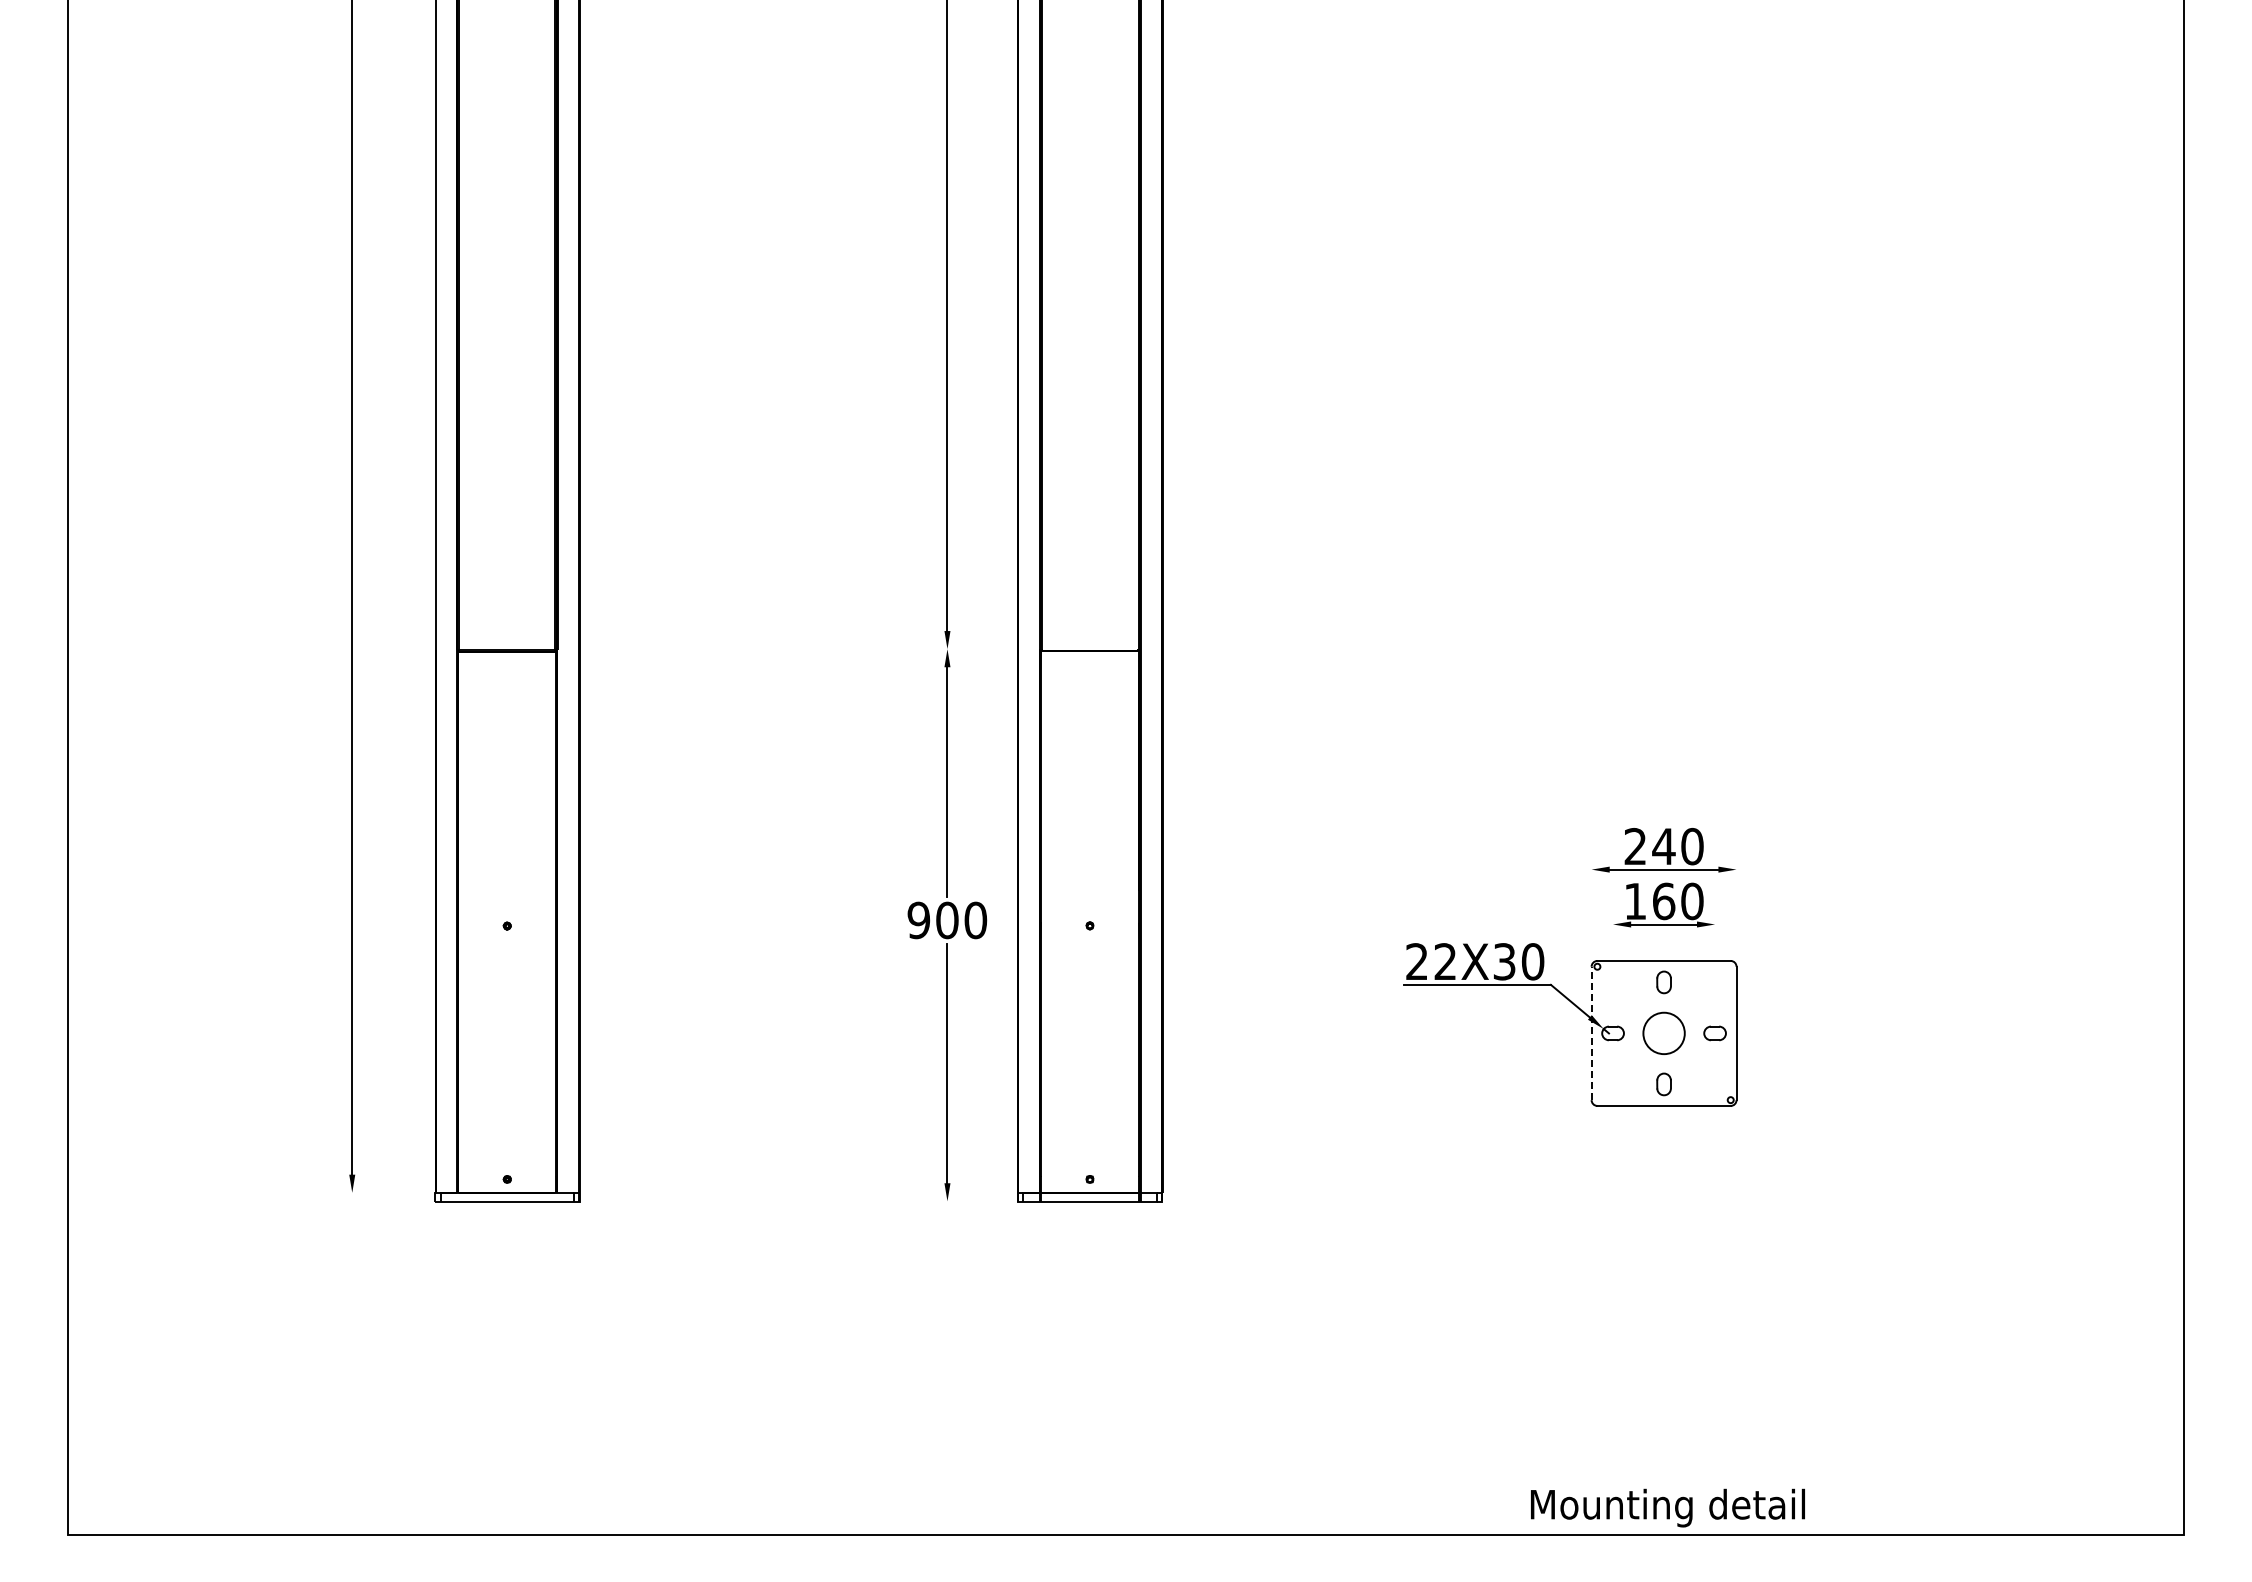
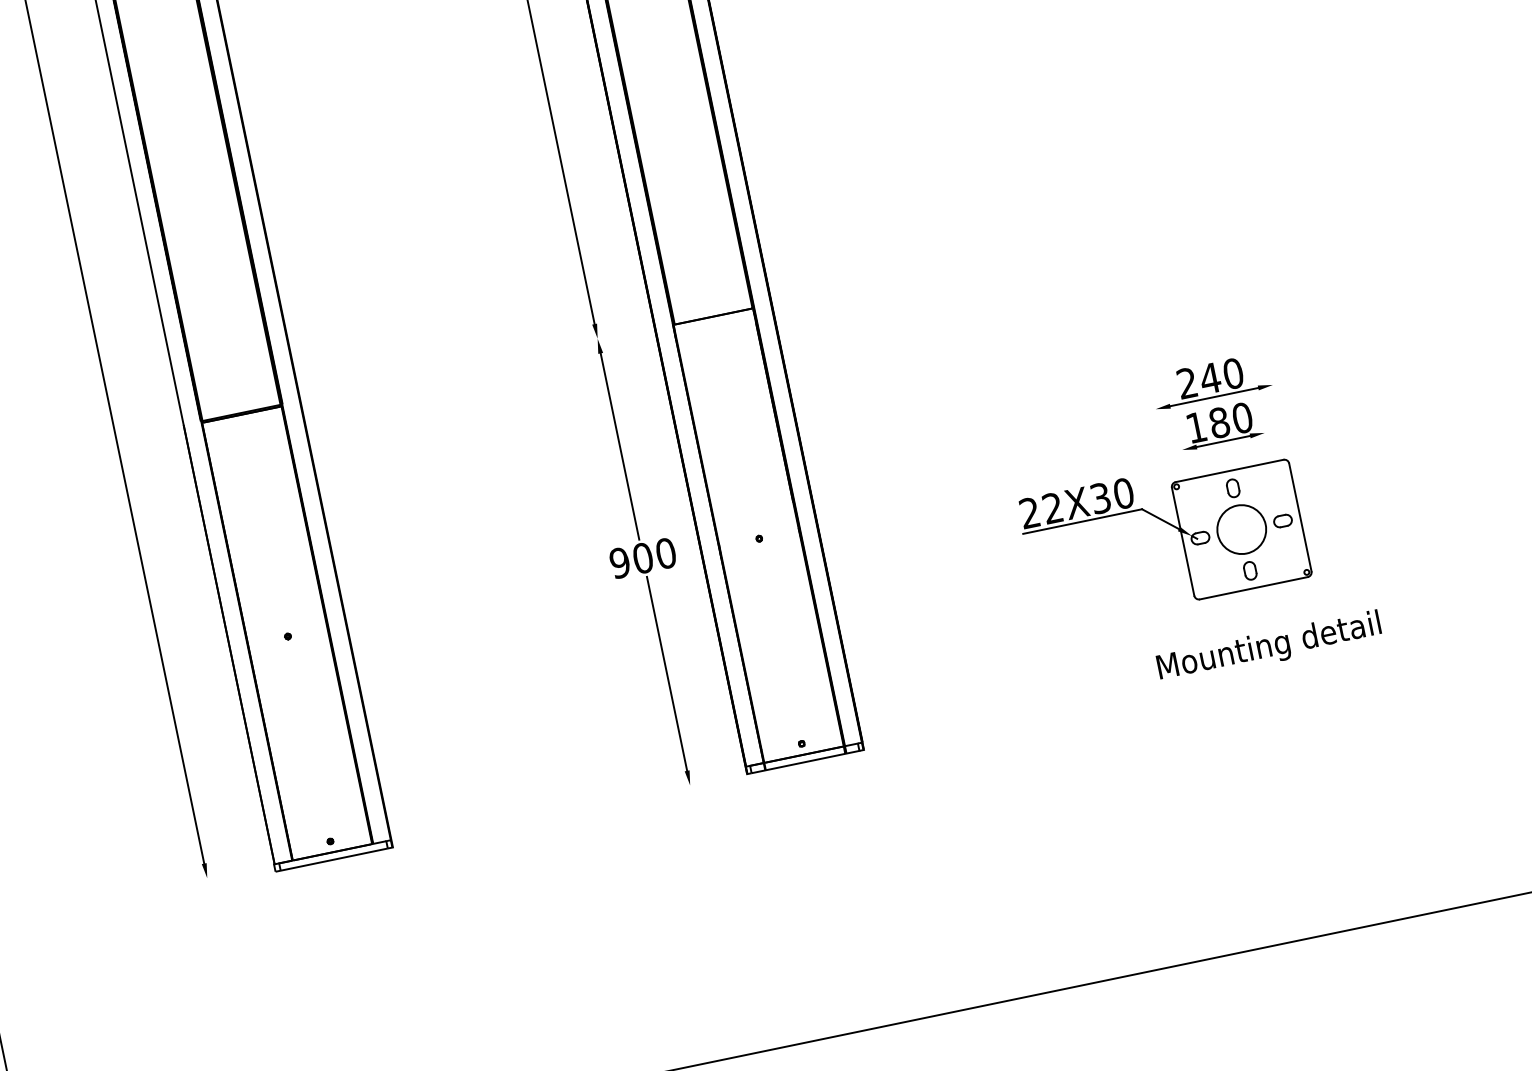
text: (1663, 901) -> (1219, 422), 160 -> 180
line: (1591, 1033) -> (1183, 541), dashed -> solid
circle: (1663, 1033) -> (1241, 529), size x1.43
text: (1667, 1507) -> (1268, 647), moved

